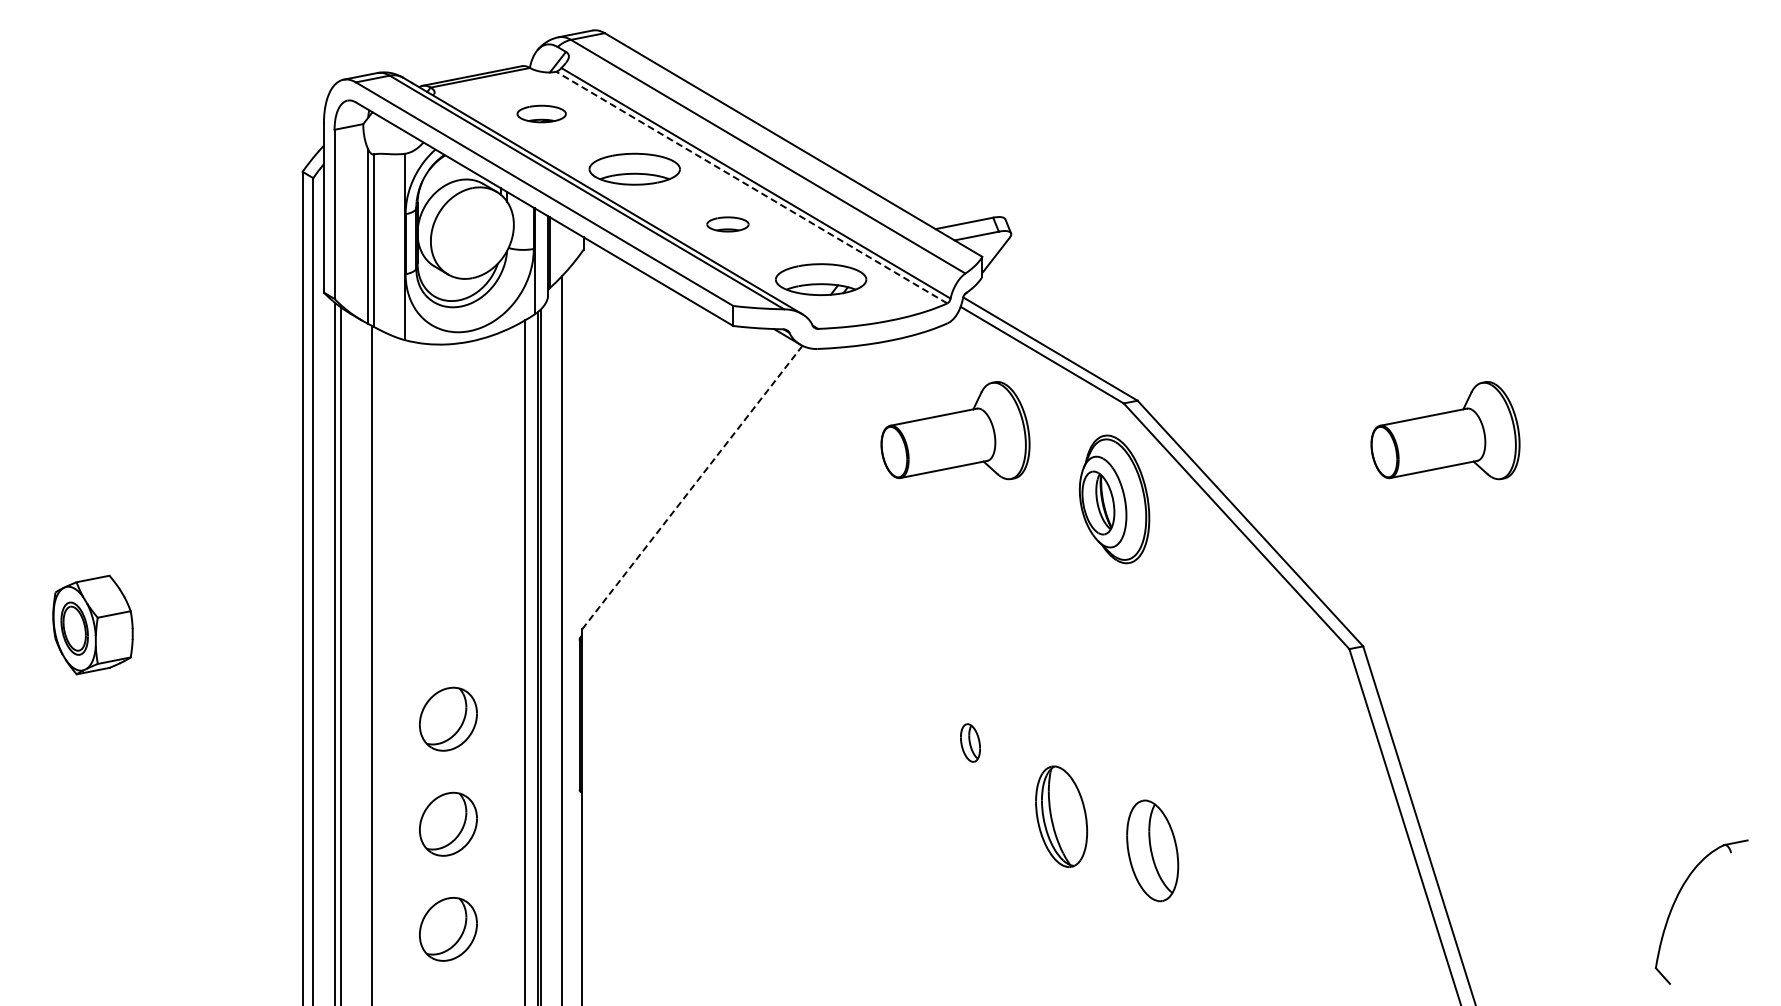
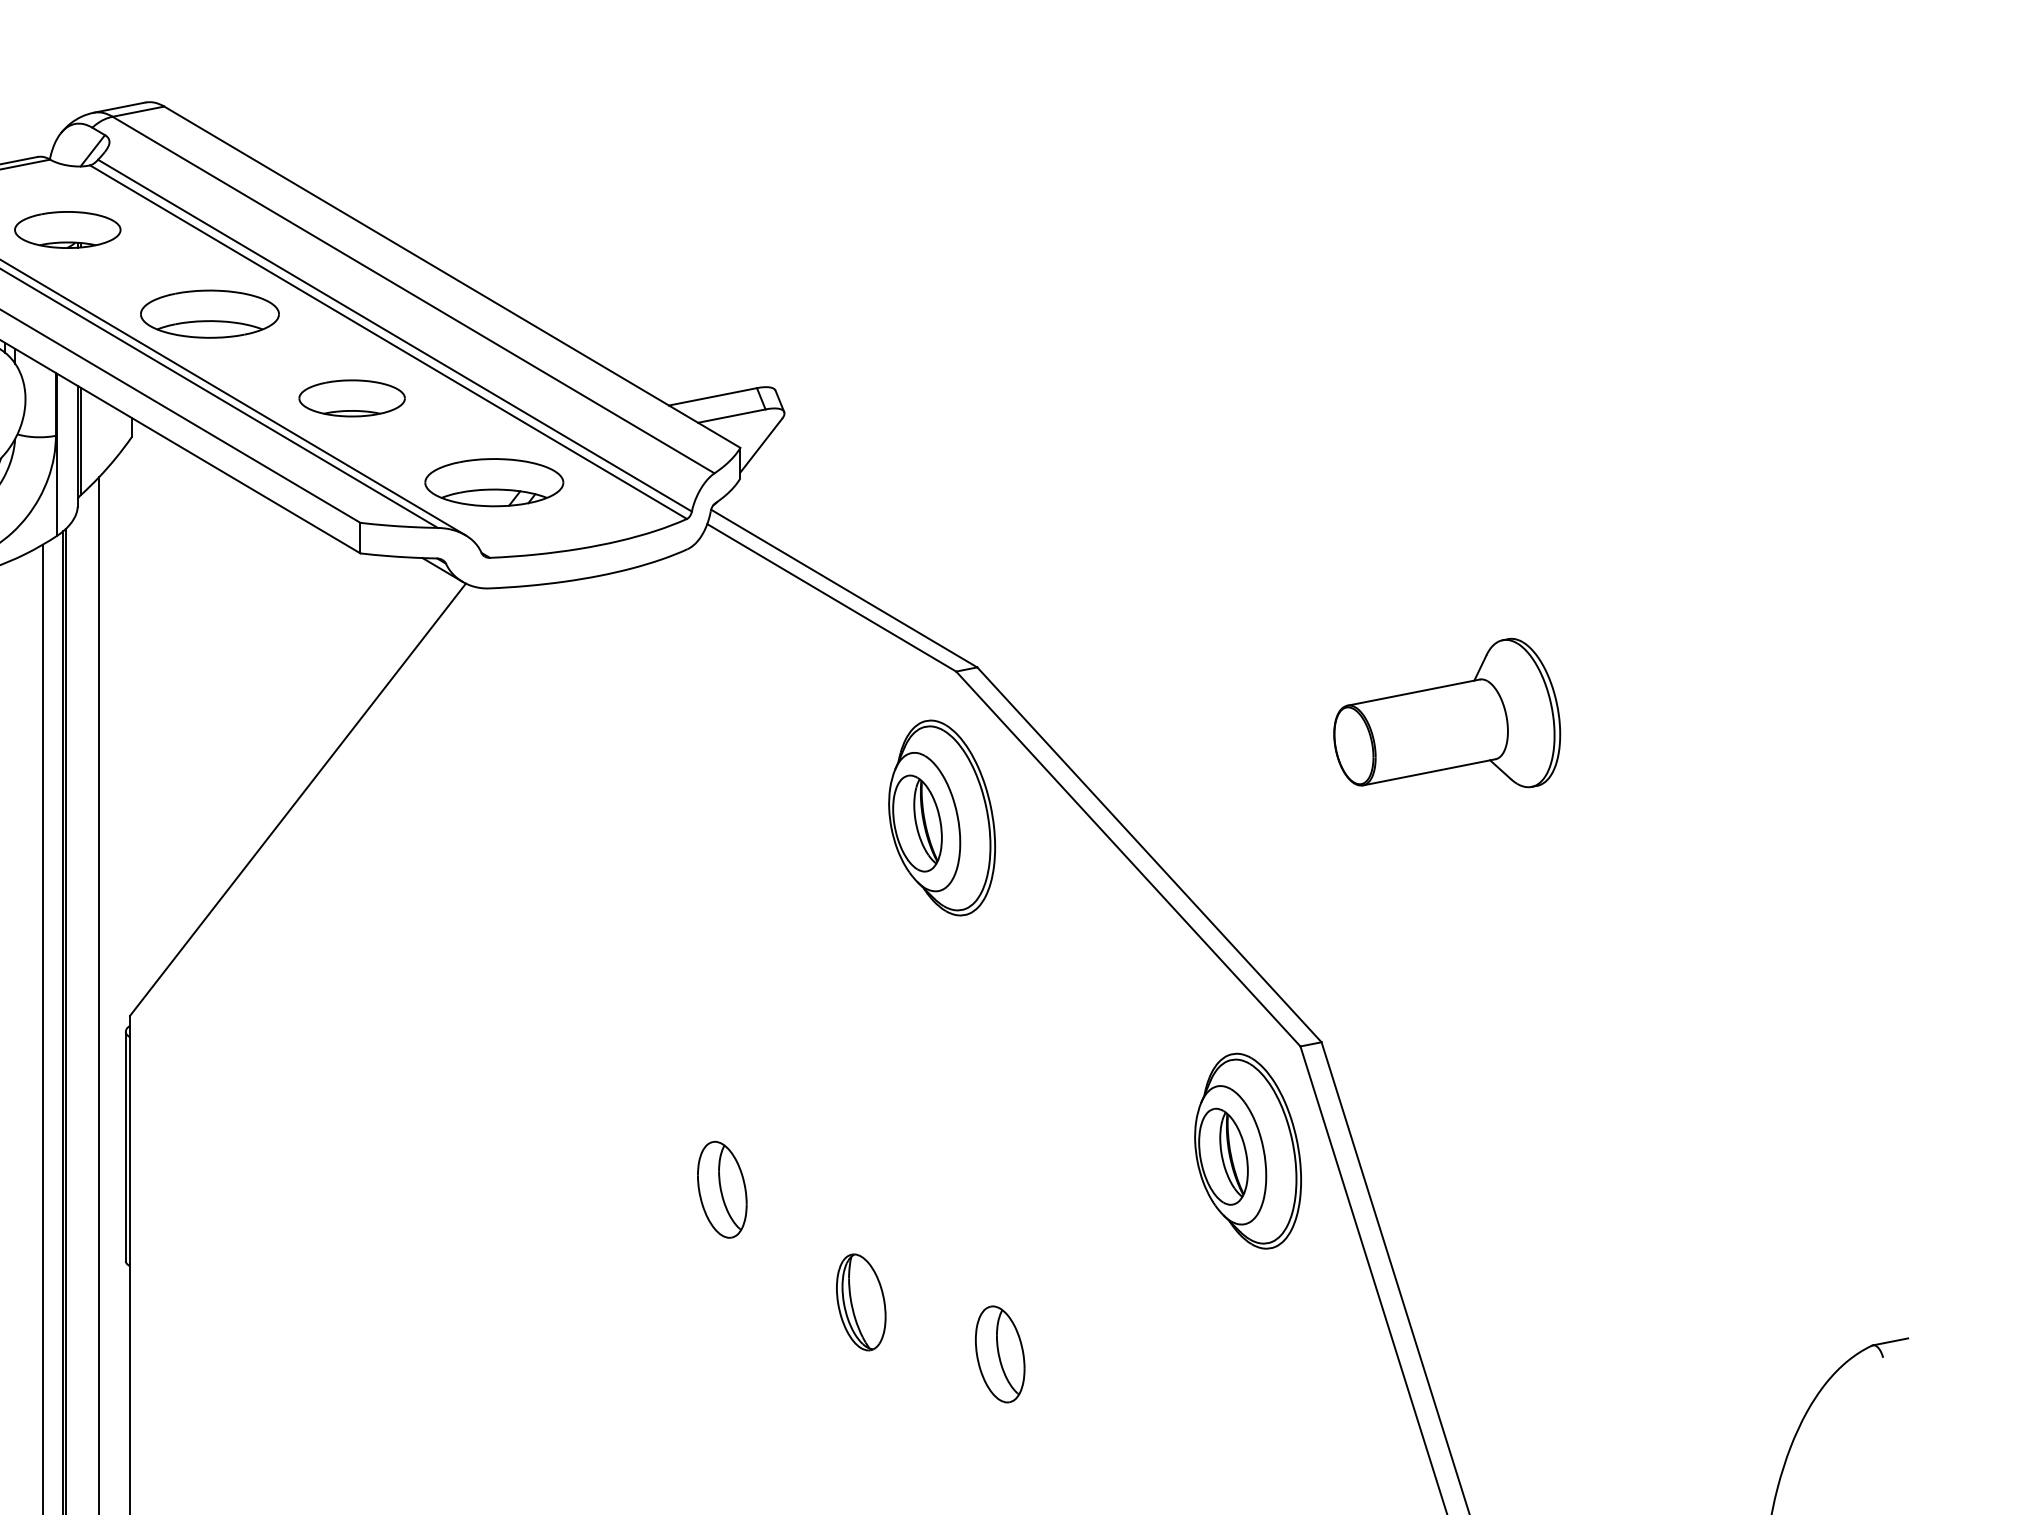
part: (541, 113) -> (67, 229), size x1.43
line: (751, 187) -> (388, 342), dashed -> solid
part: (727, 224) -> (351, 398), size x1.67
part: (955, 430) -> (699, 712), removed
line: (692, 487) -> (298, 799), dashed -> solid
part: (1314, 717) -> (1247, 1150), added
part: (970, 742) -> (722, 1188), size x1.67
part: (1061, 816) -> (861, 1301), size x0.62
part: (1152, 850) -> (1000, 1353), size x0.62

